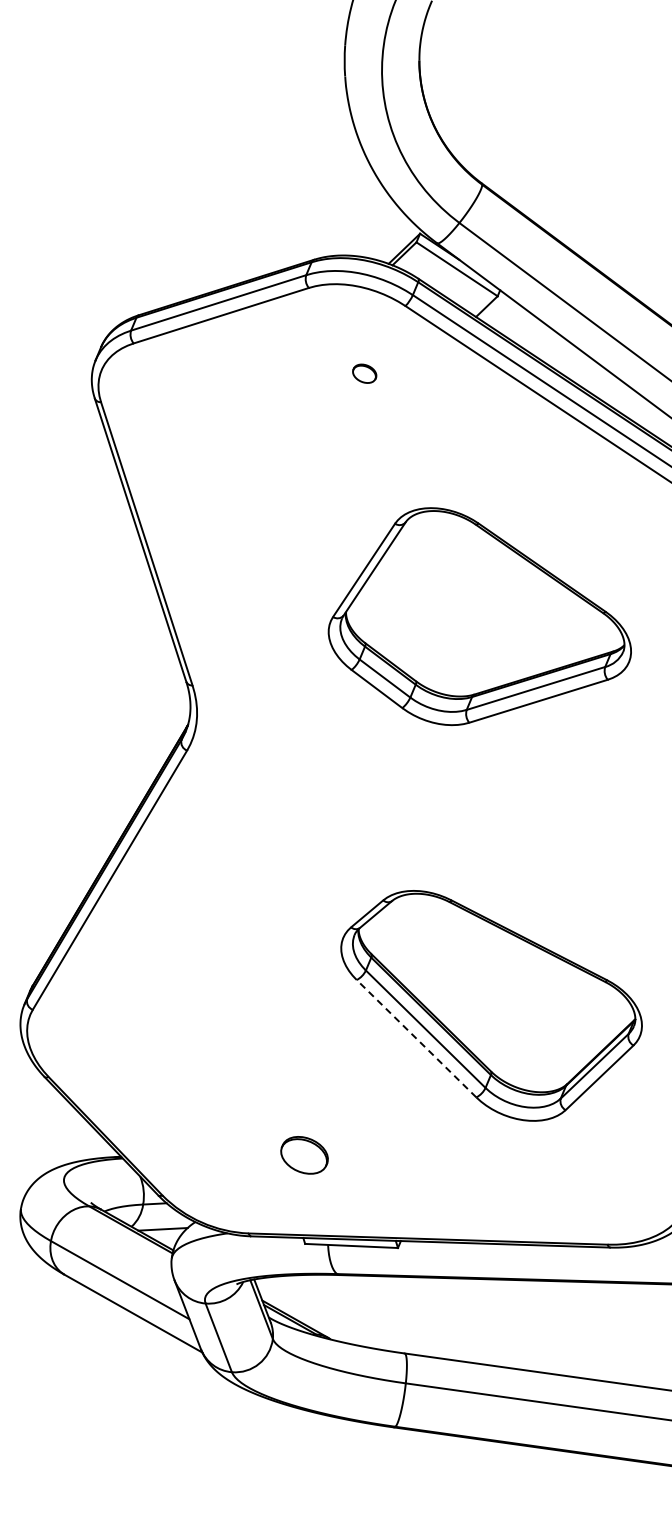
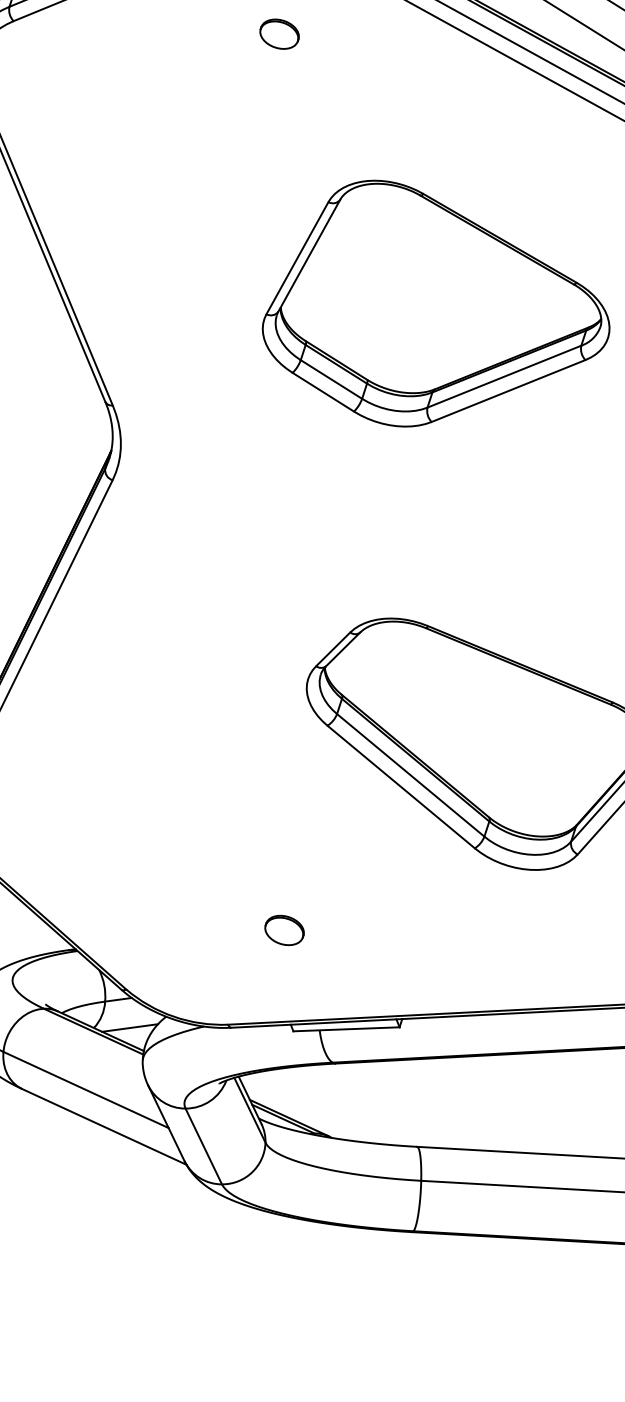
part: (364, 373) -> (279, 33), size x1.43
line: (416, 1038) -> (401, 786), dashed -> solid
part: (304, 1155) -> (284, 930), size x0.71

